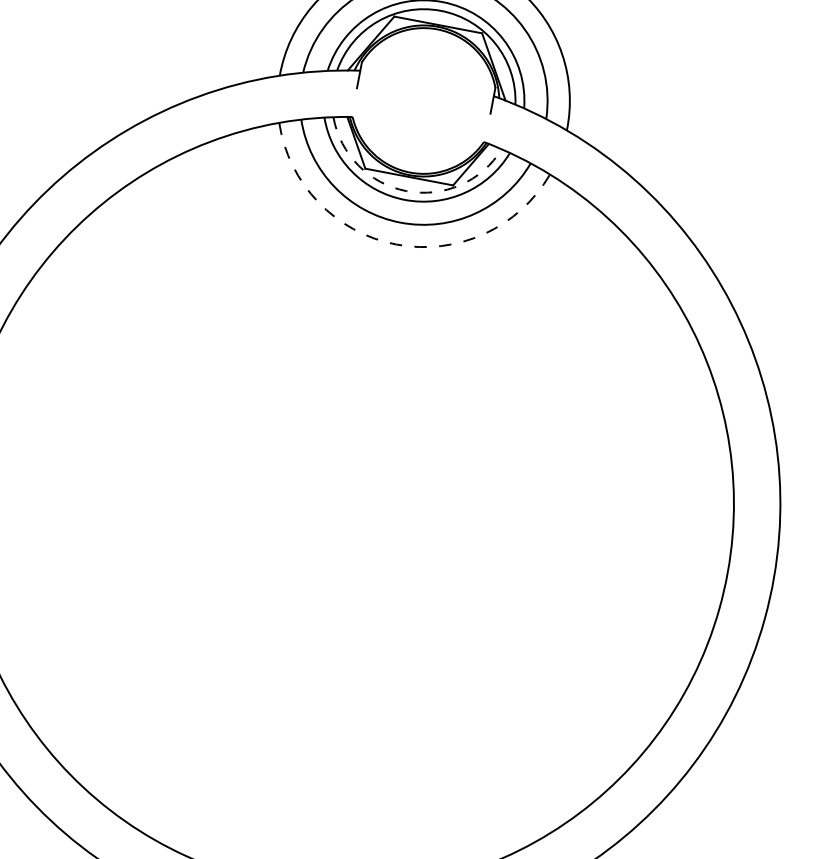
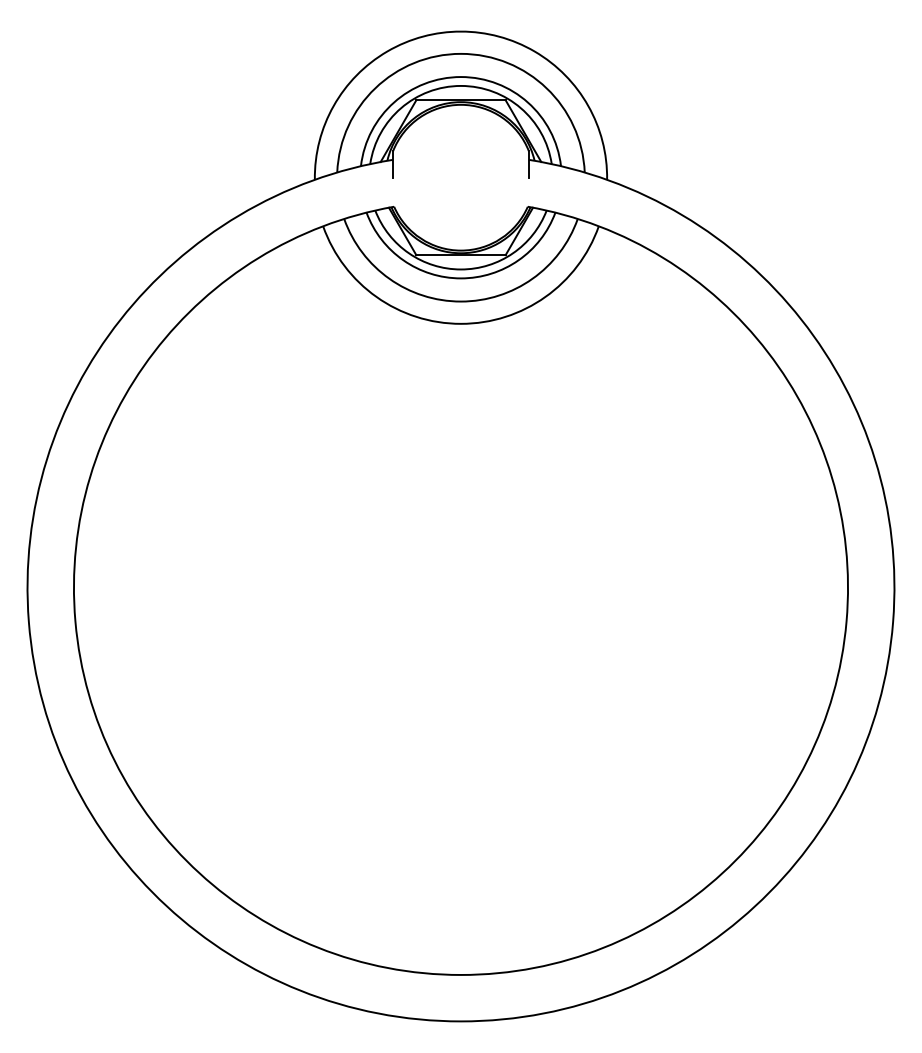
arc: (406, 191) -> (460, 269), dashed -> solid
arc: (395, 244) -> (460, 323), dashed -> solid

